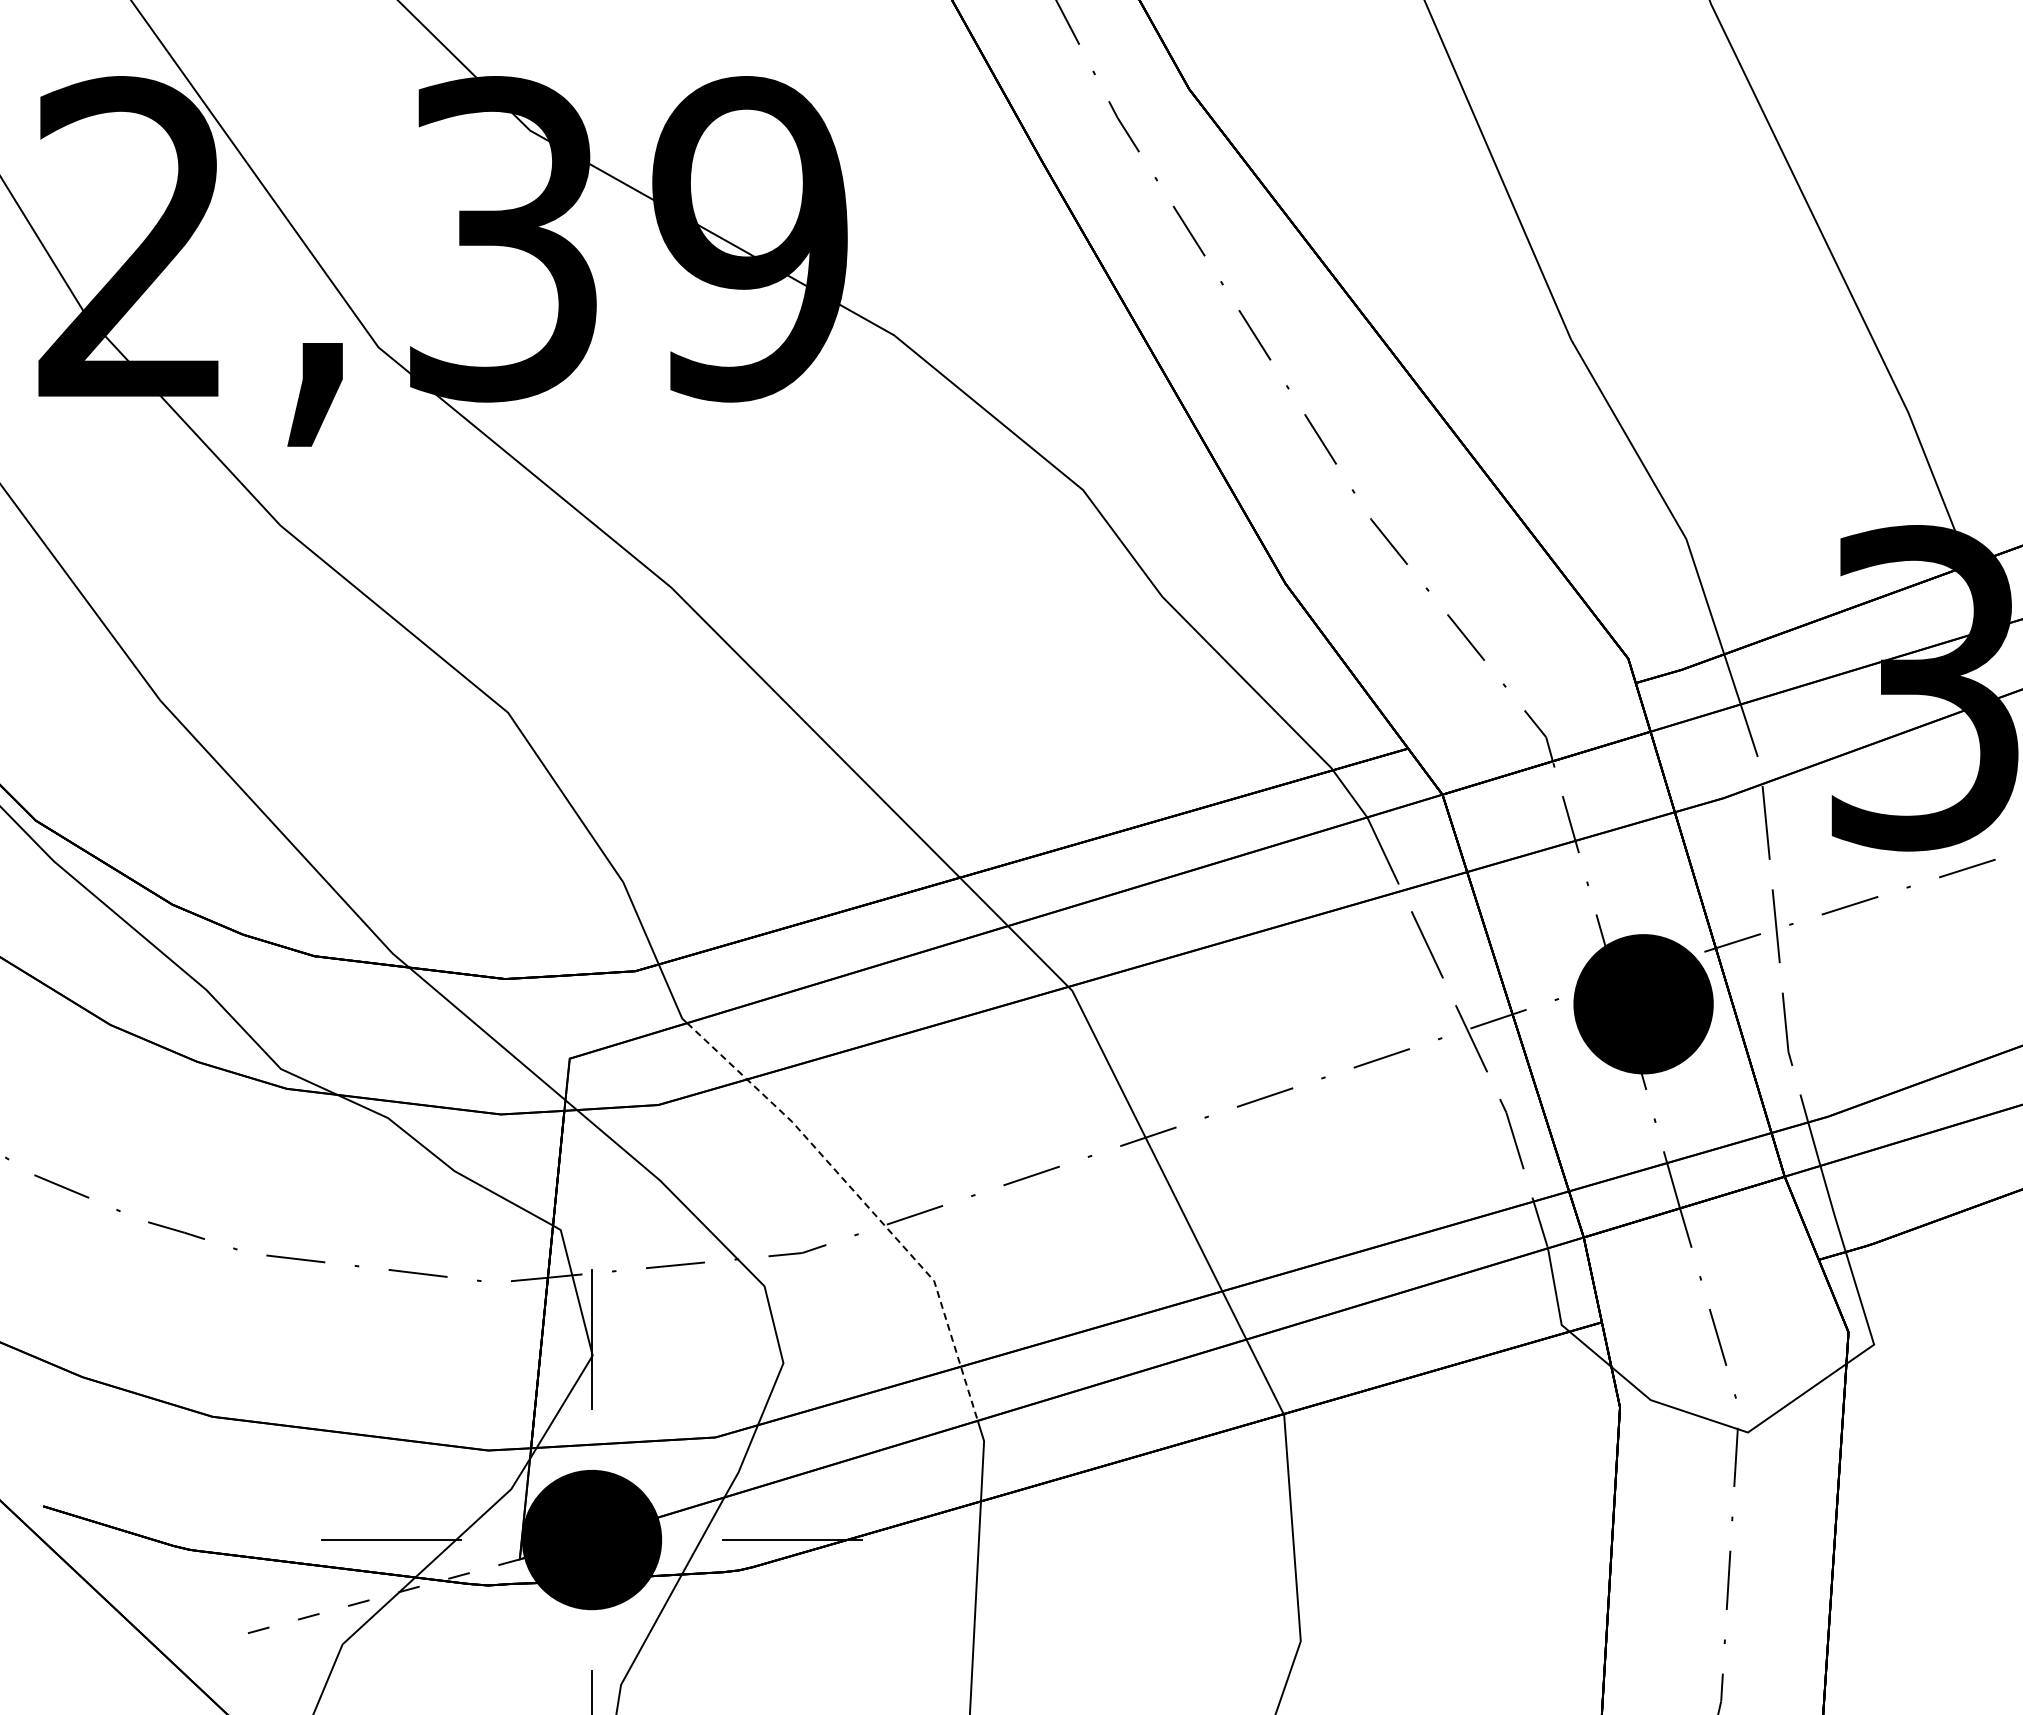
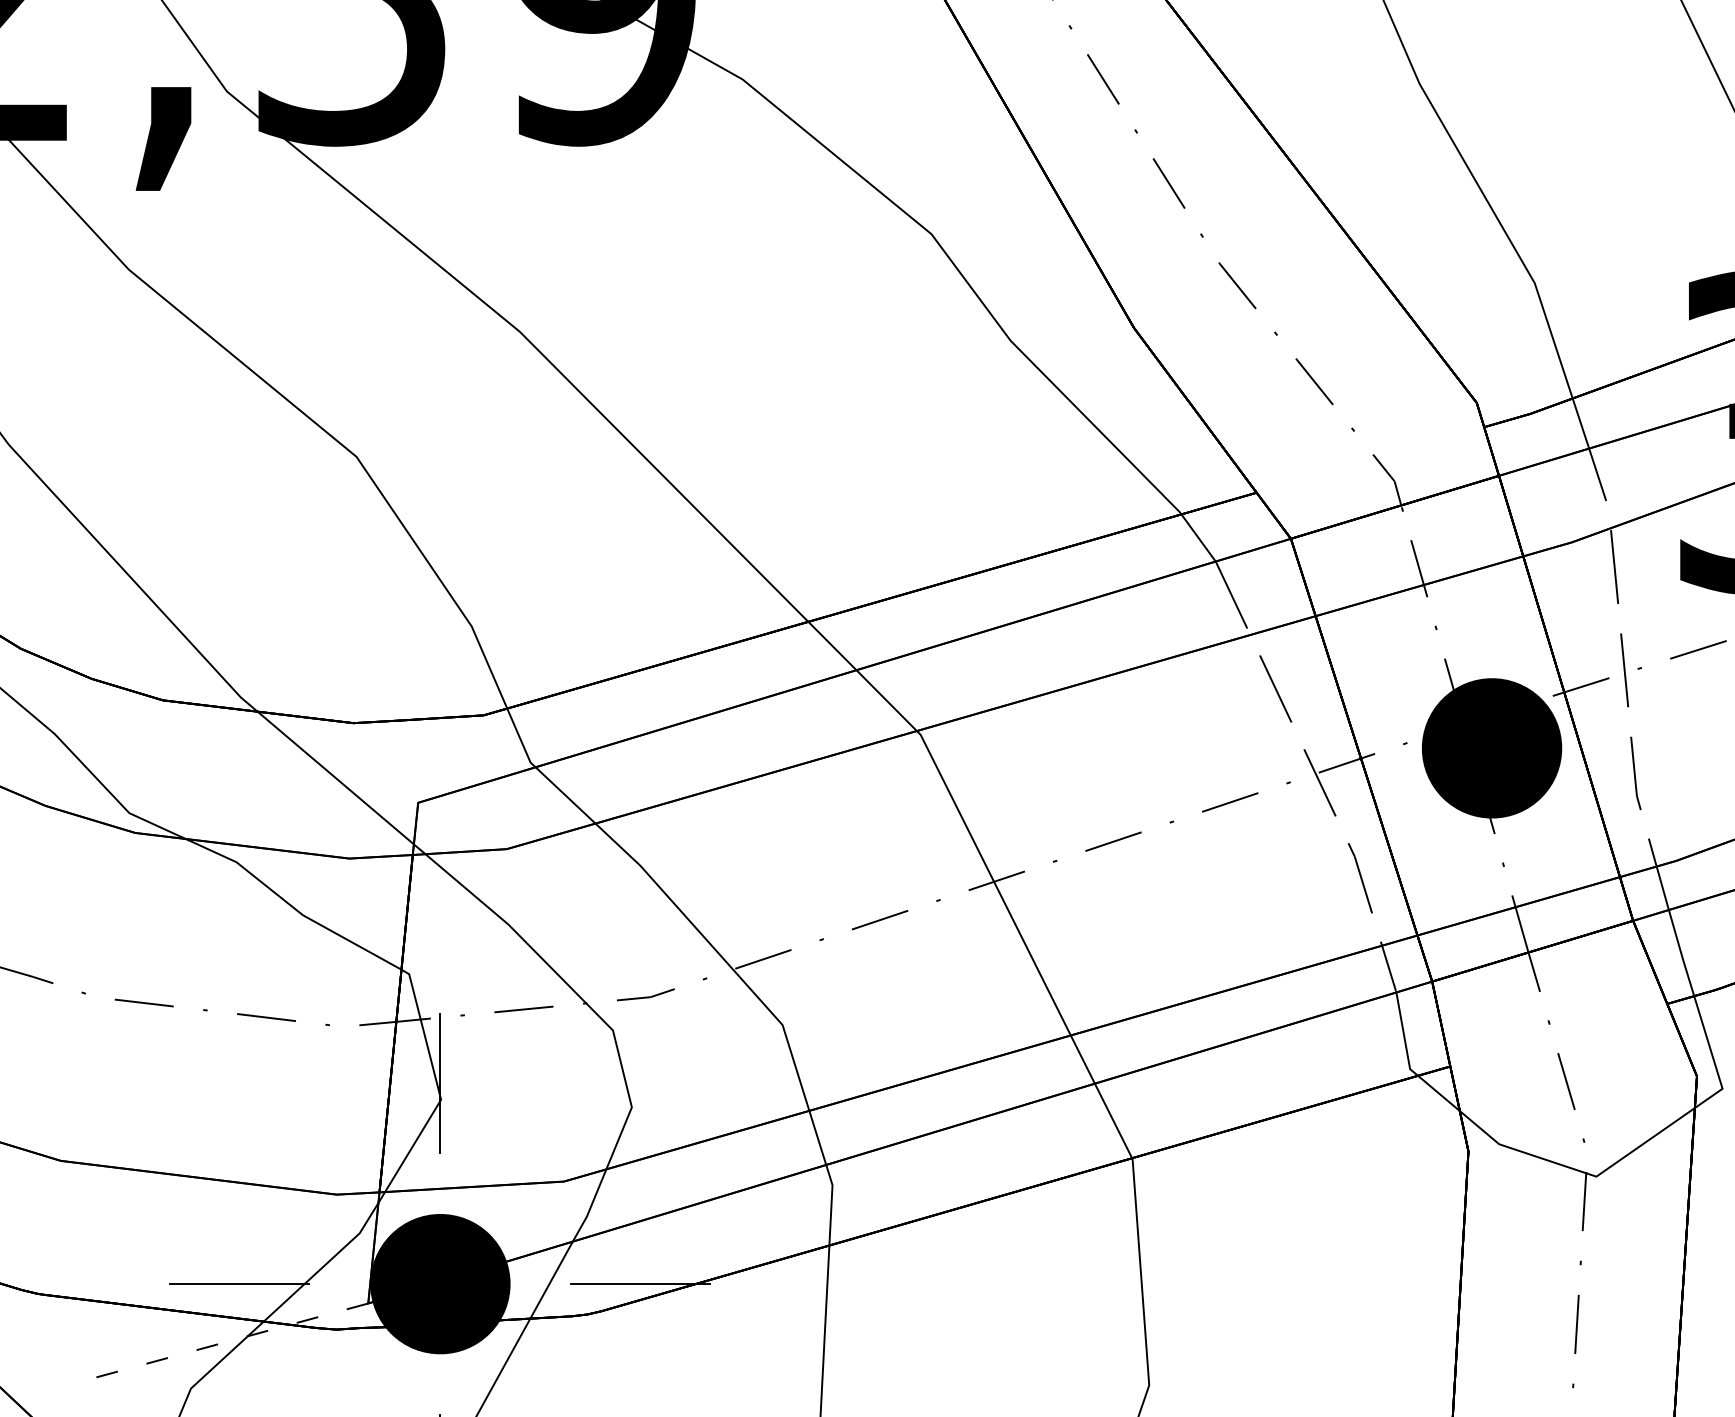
line: (864, 1202) -> (712, 946), dashed -> solid

